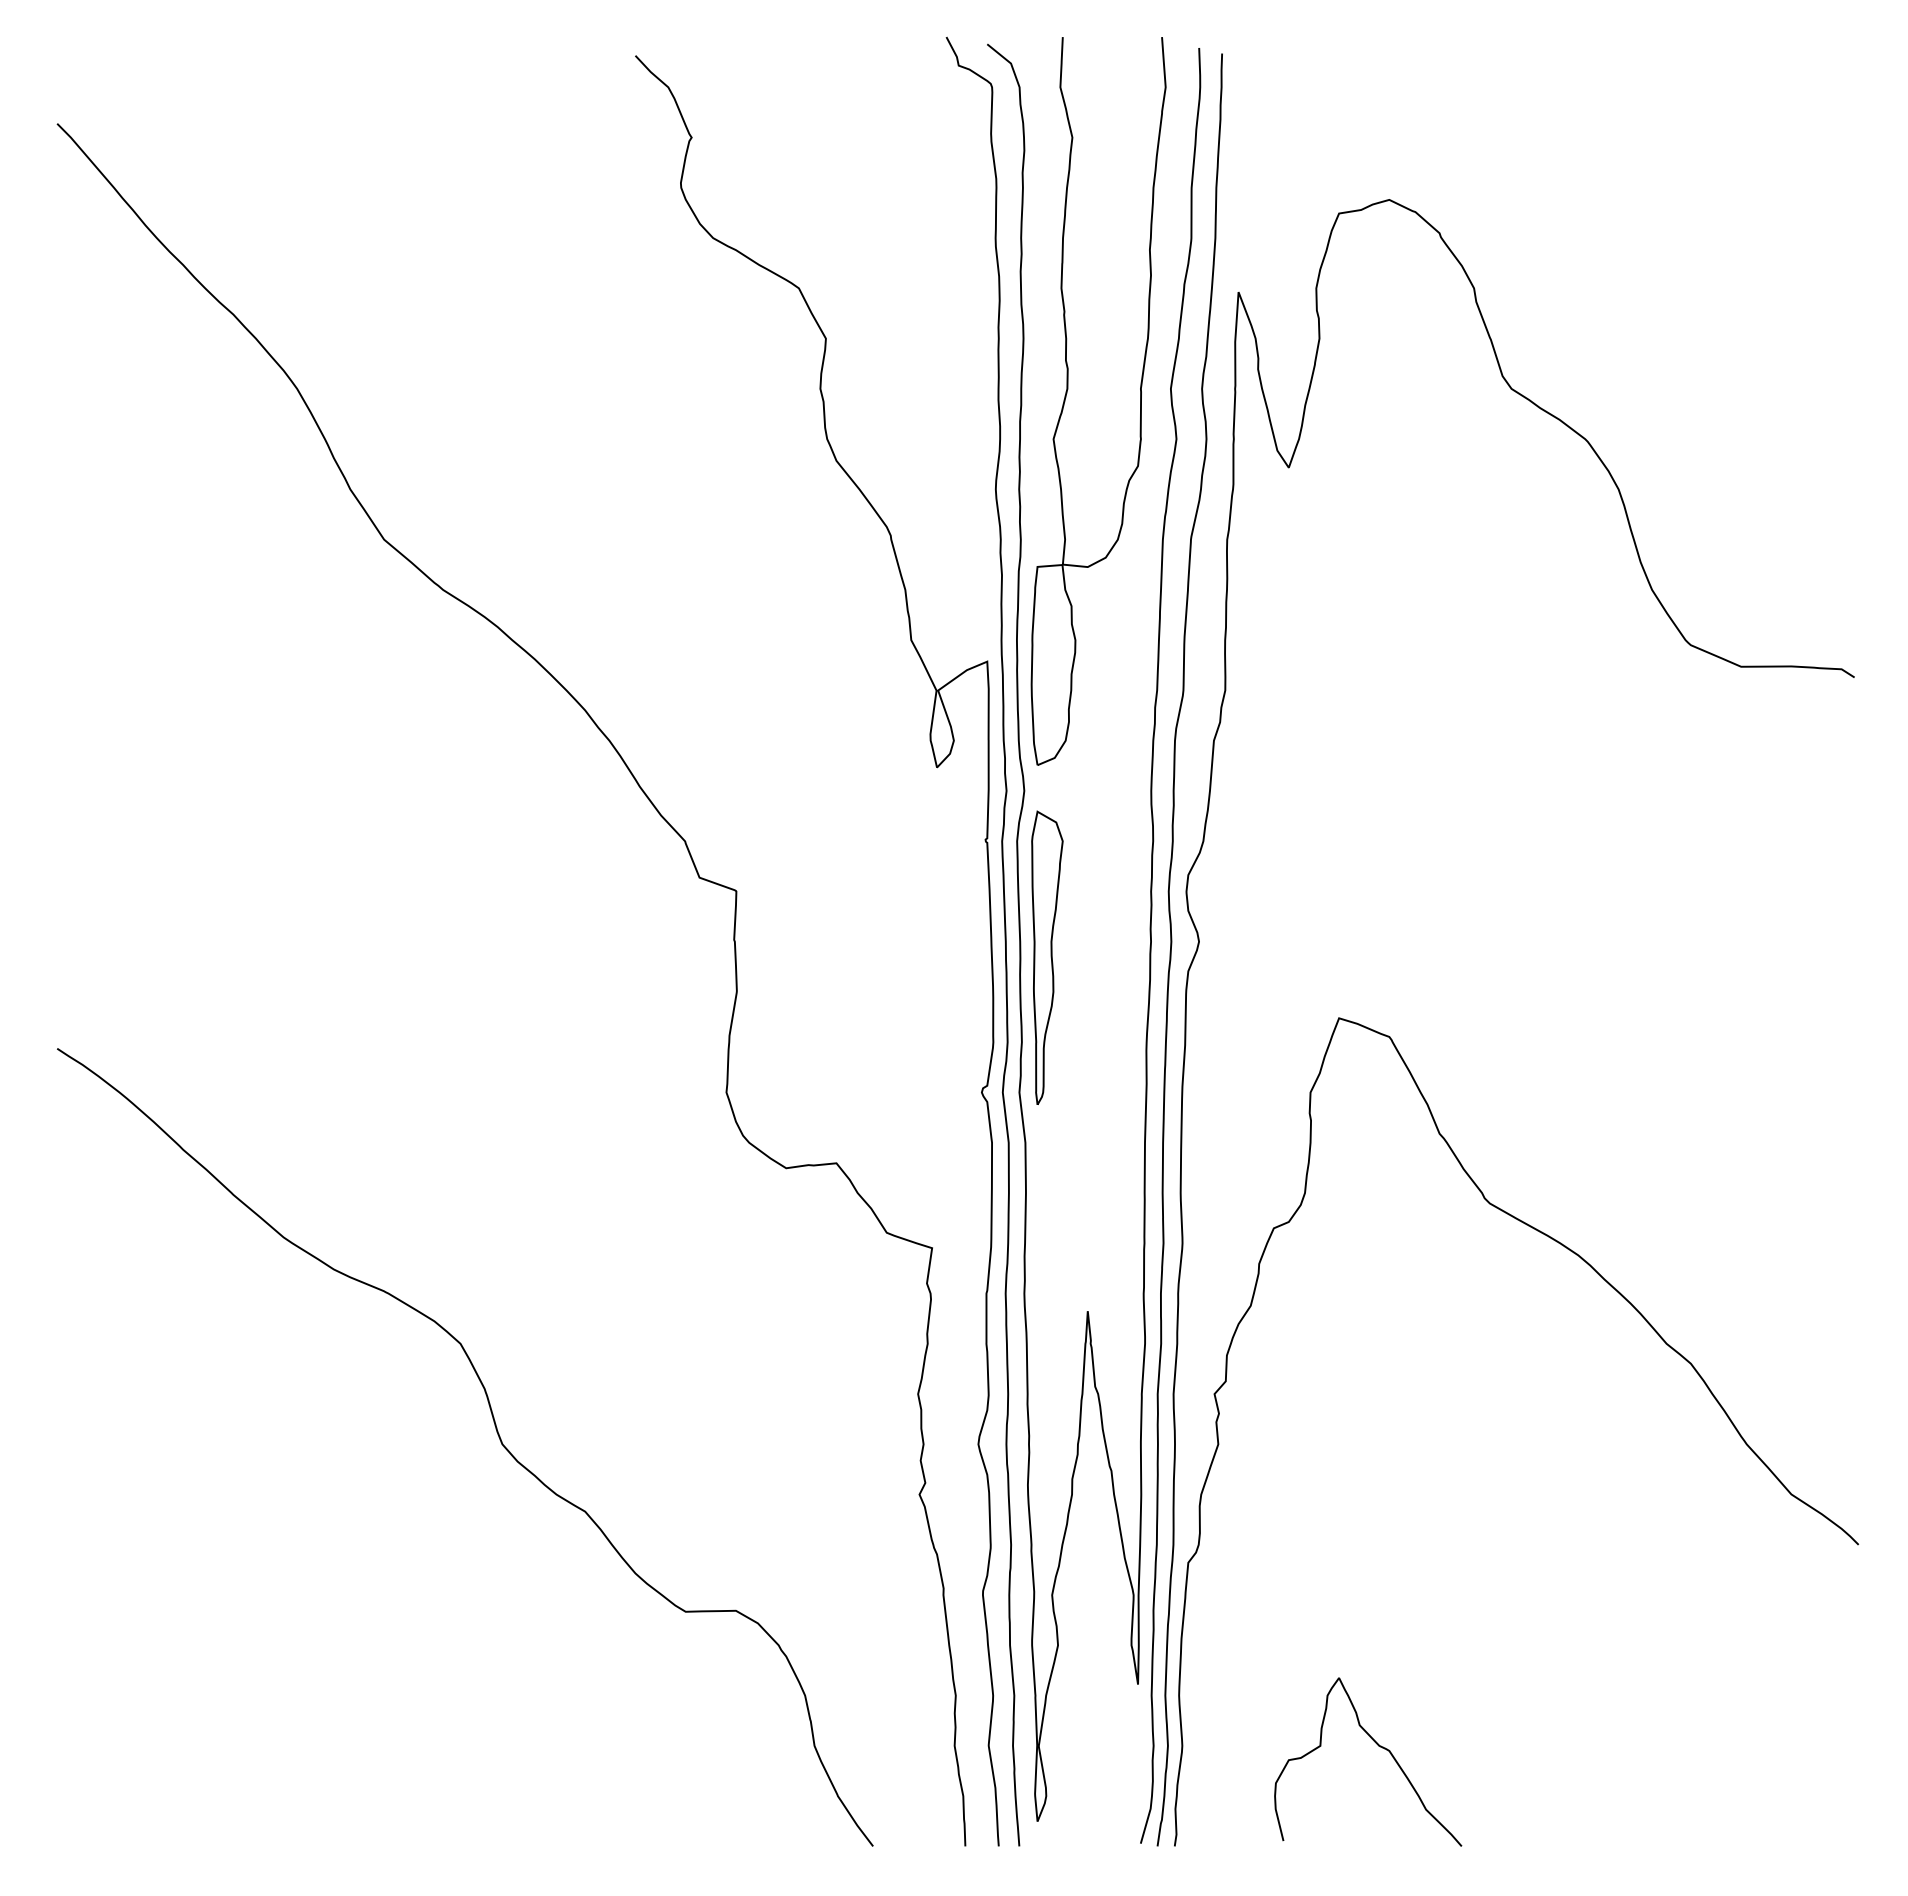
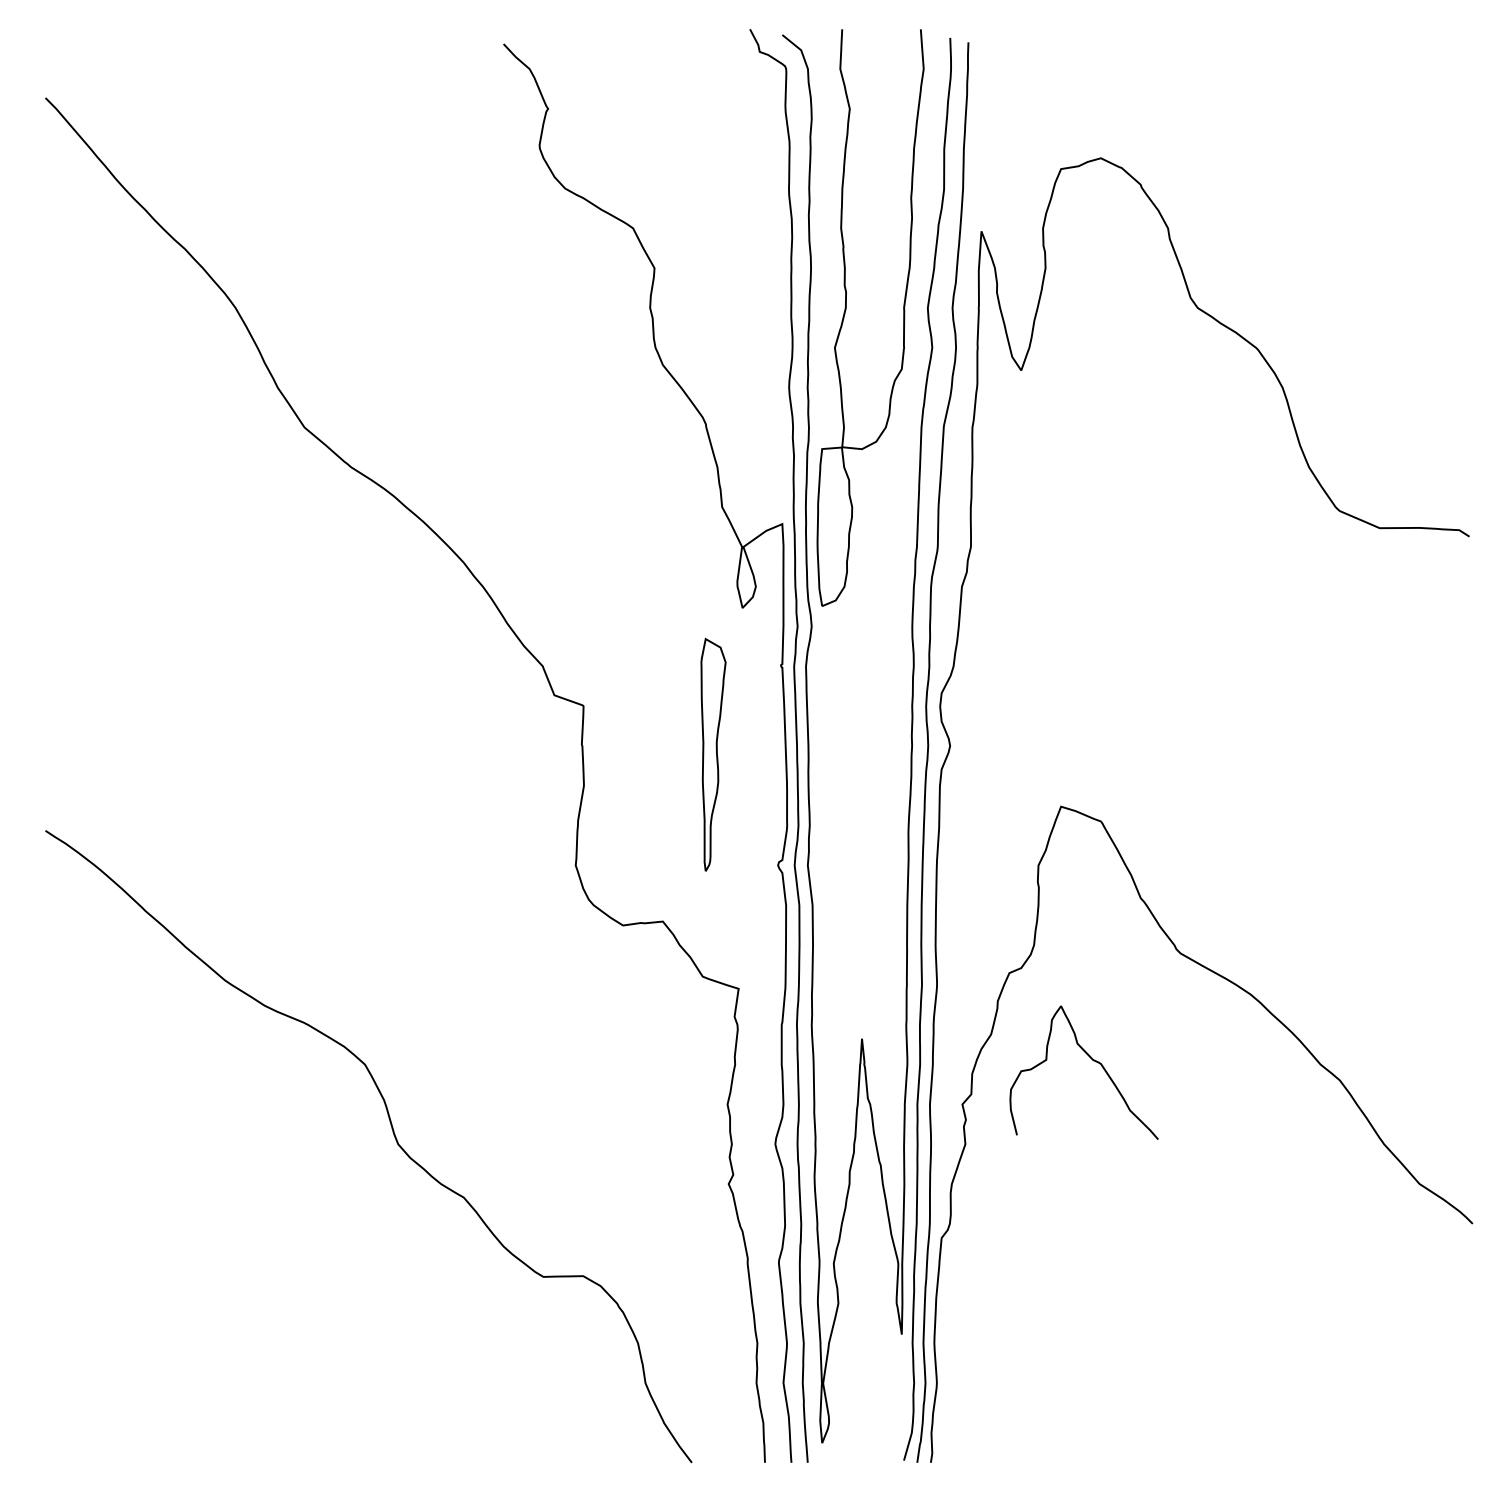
part: (1047, 957) -> (713, 754), moved
curve: (1378, 1746) -> (1092, 1060), moved

